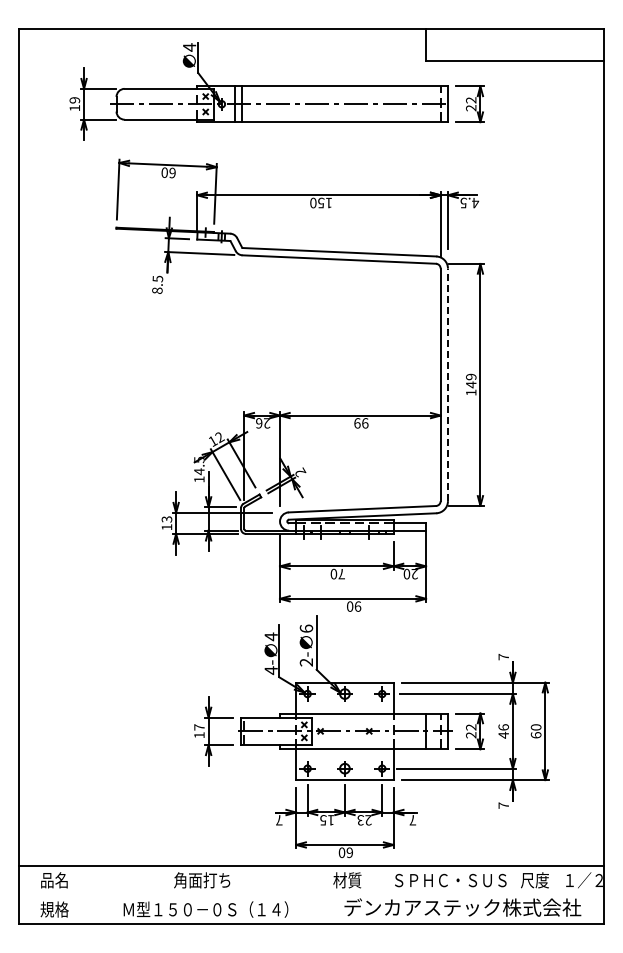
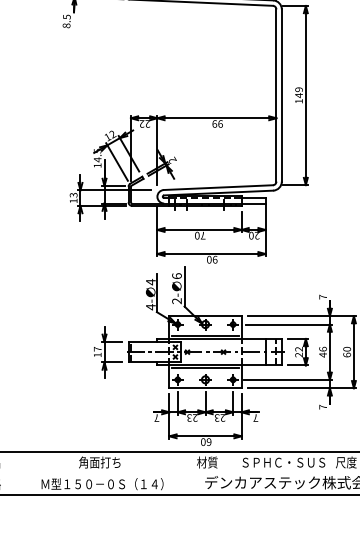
line: (447, 384) -> (281, 95), dashed -> solid
text: (259, 423) -> (142, 124), 26 -> 22
line: (344, 709) -> (205, 335), added
line: (344, 753) -> (205, 368), added
text: (327, 820) -> (192, 418), 15 -> 23

